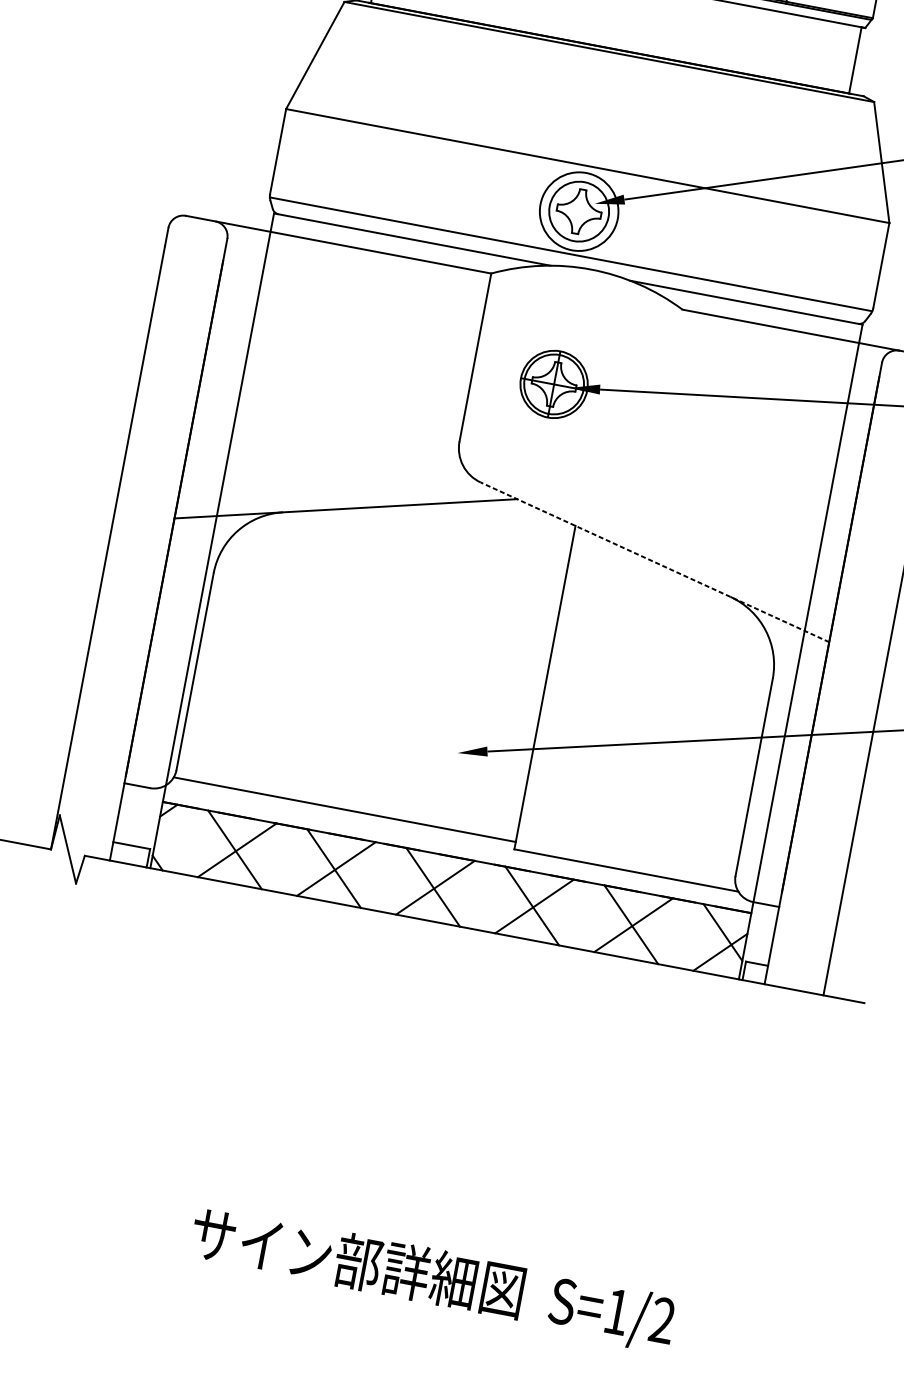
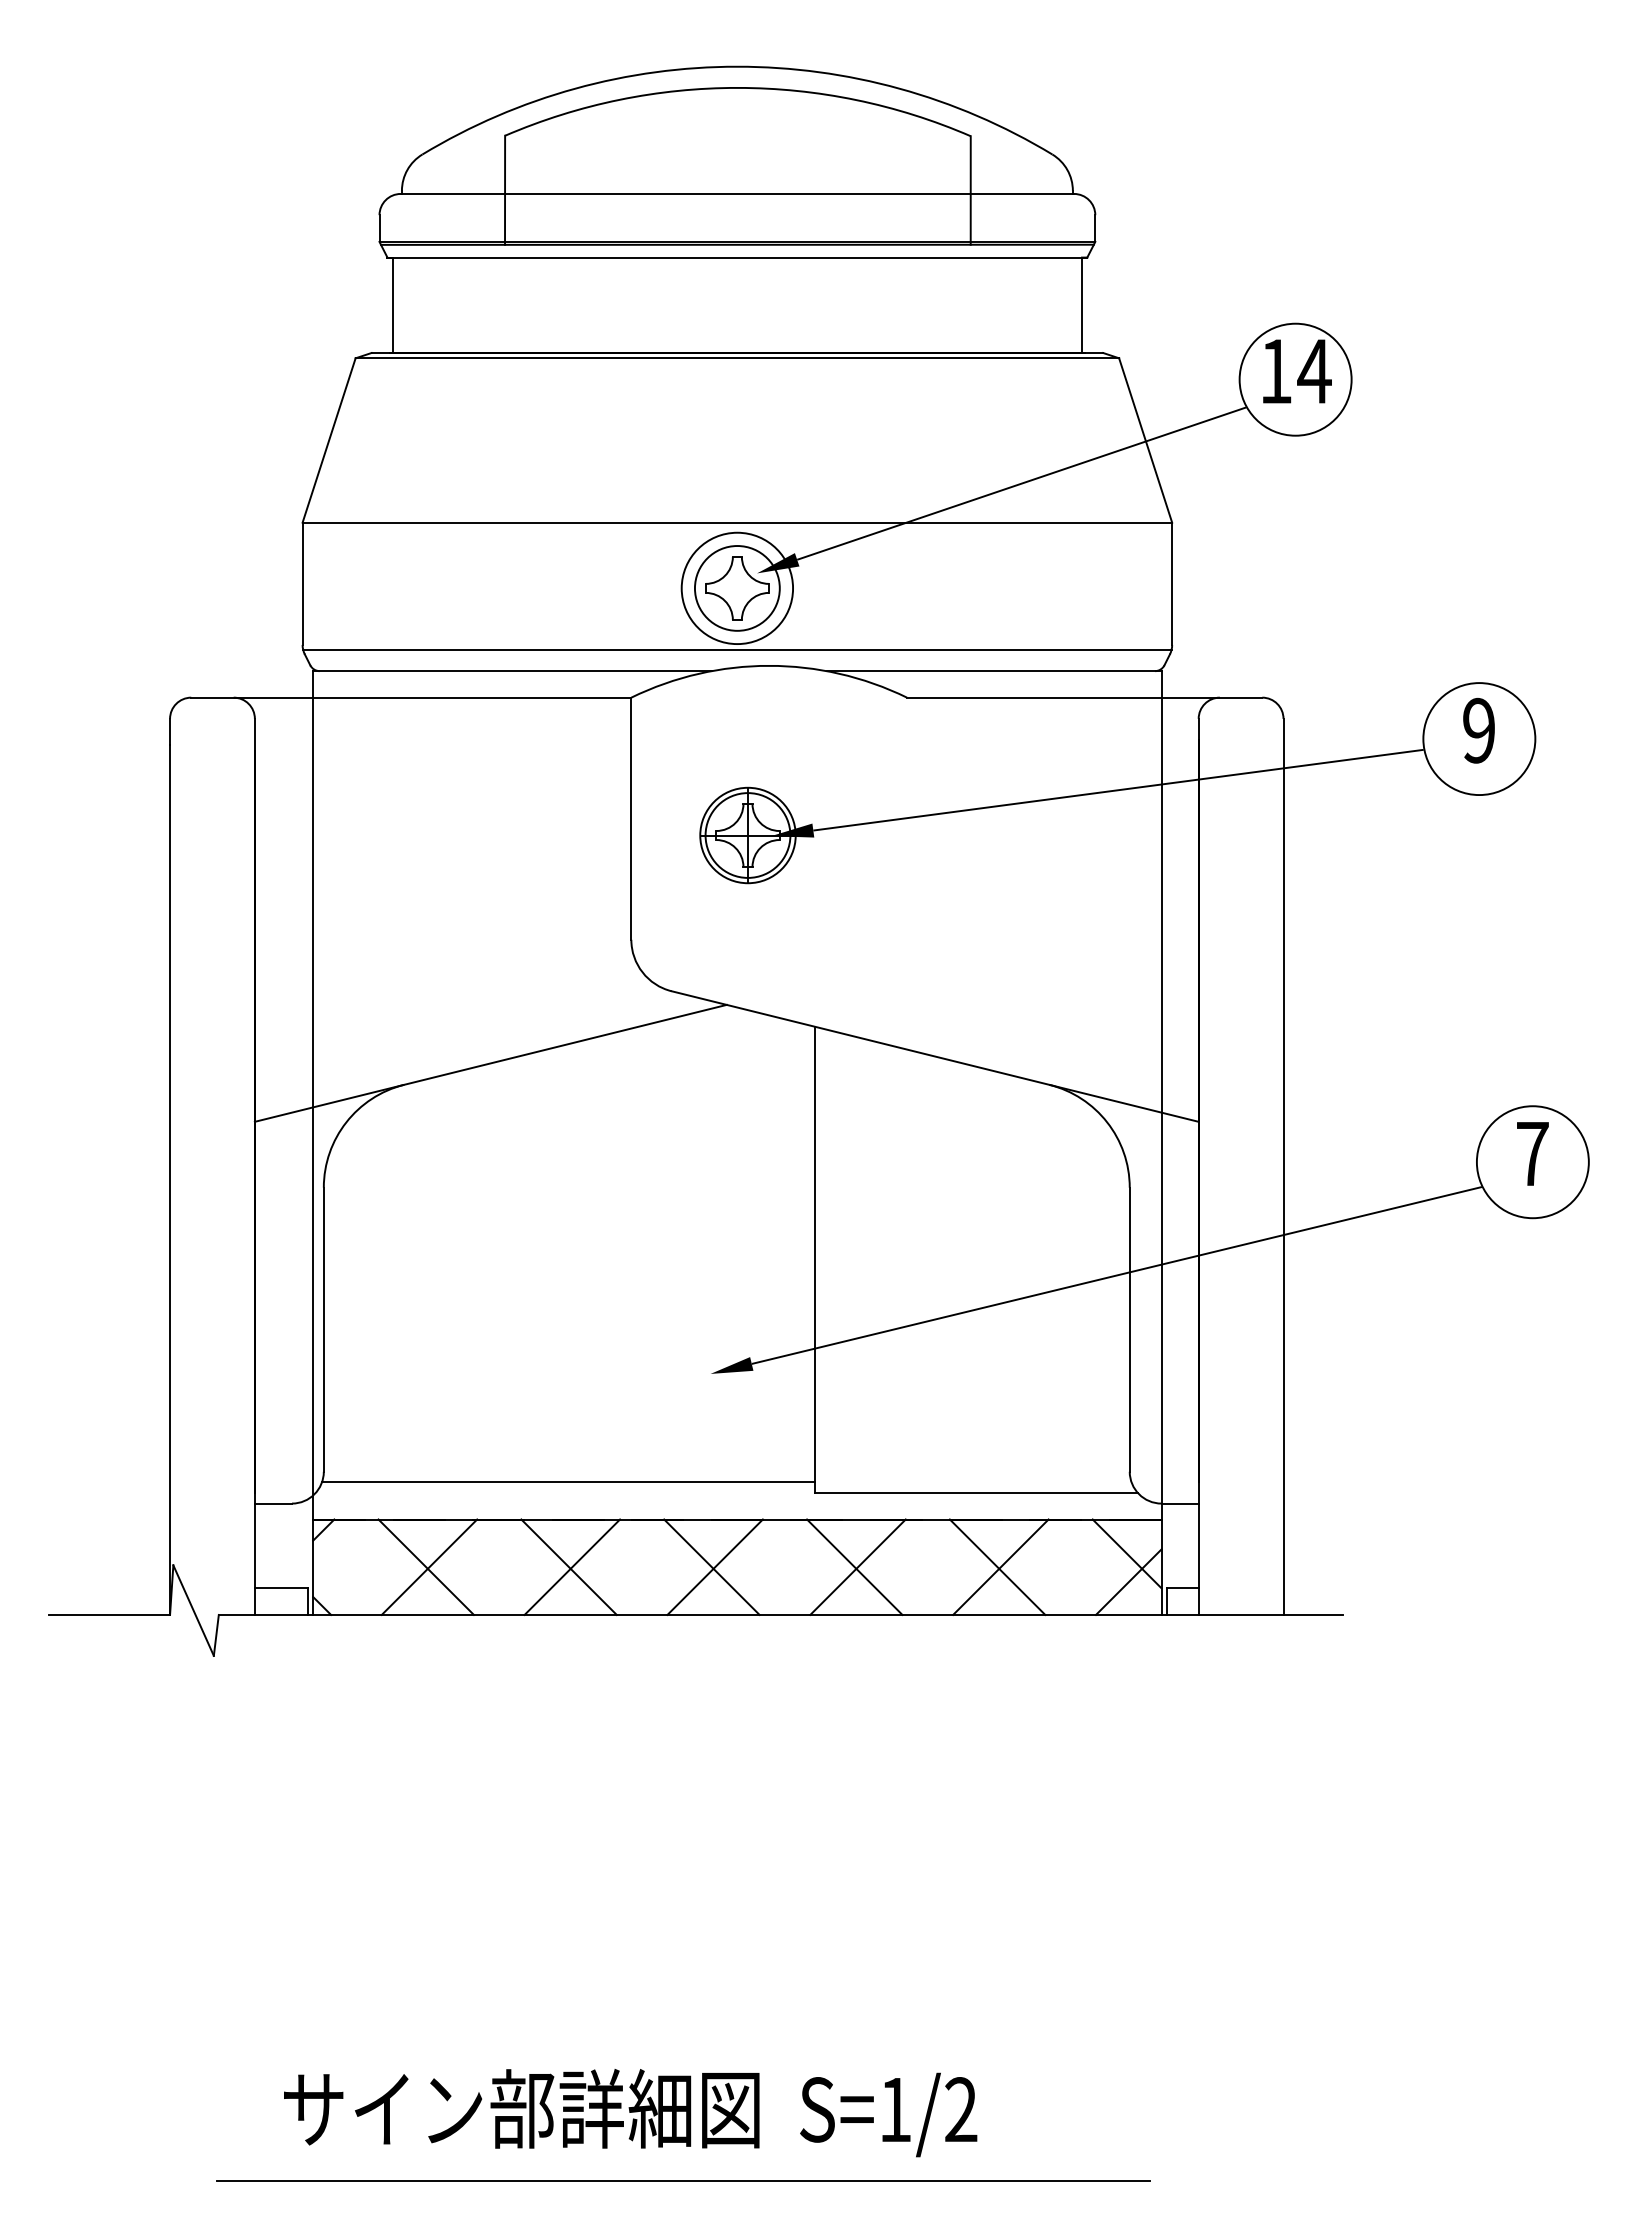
line: (655, 562) -> (935, 1056), dashed -> solid
text: (432, 1279) -> (630, 2113), moved
line: (332, 1309) -> (683, 2181), added

